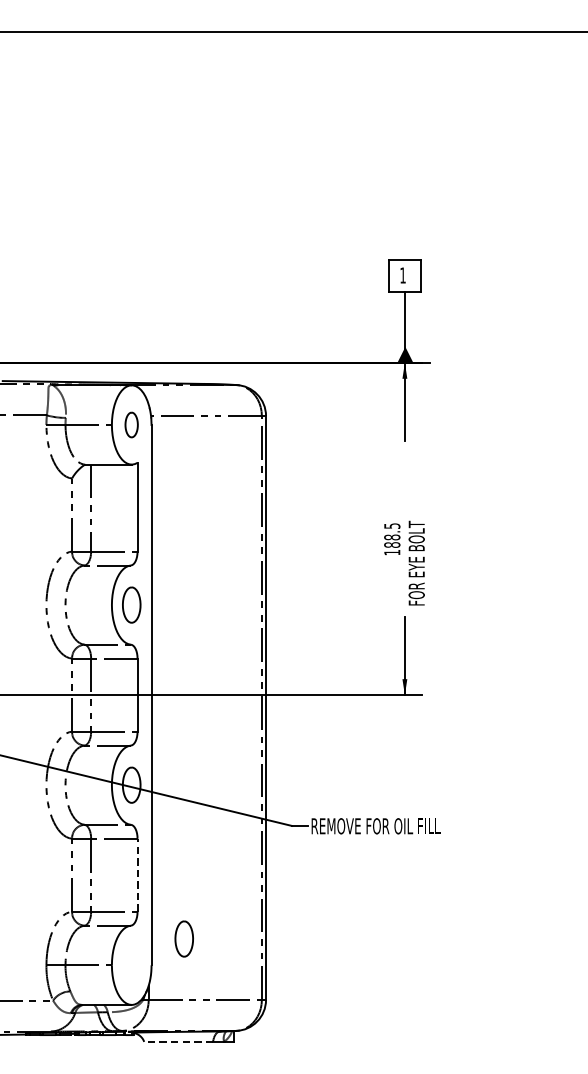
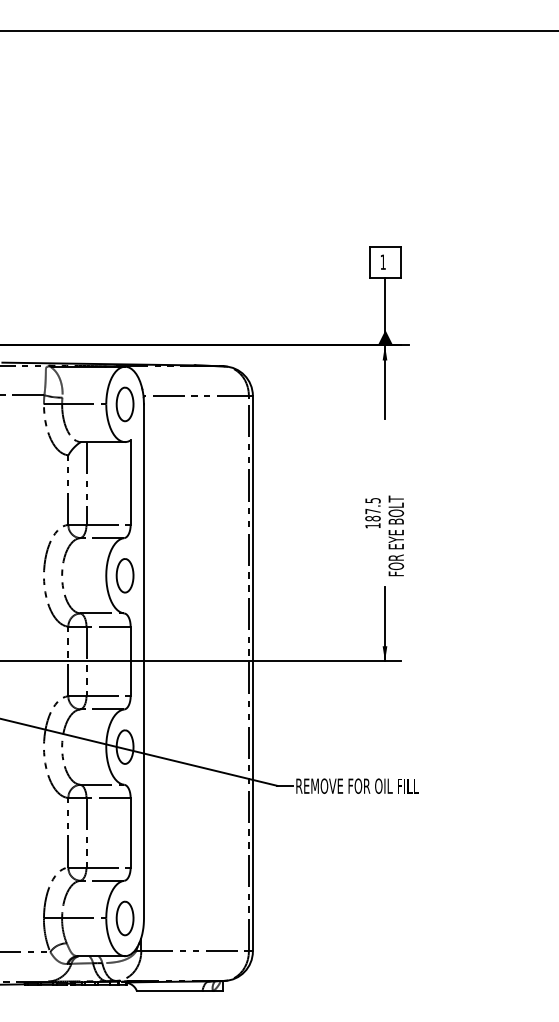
part: (131, 425) -> (124, 404), size x1.43
text: (391, 537) -> (372, 511), 188.5 -> 187.5
line: (137, 874) -> (130, 832), dashed -> solid
part: (183, 939) -> (124, 918), moved
line: (178, 1042) -> (169, 991), dashed -> solid

